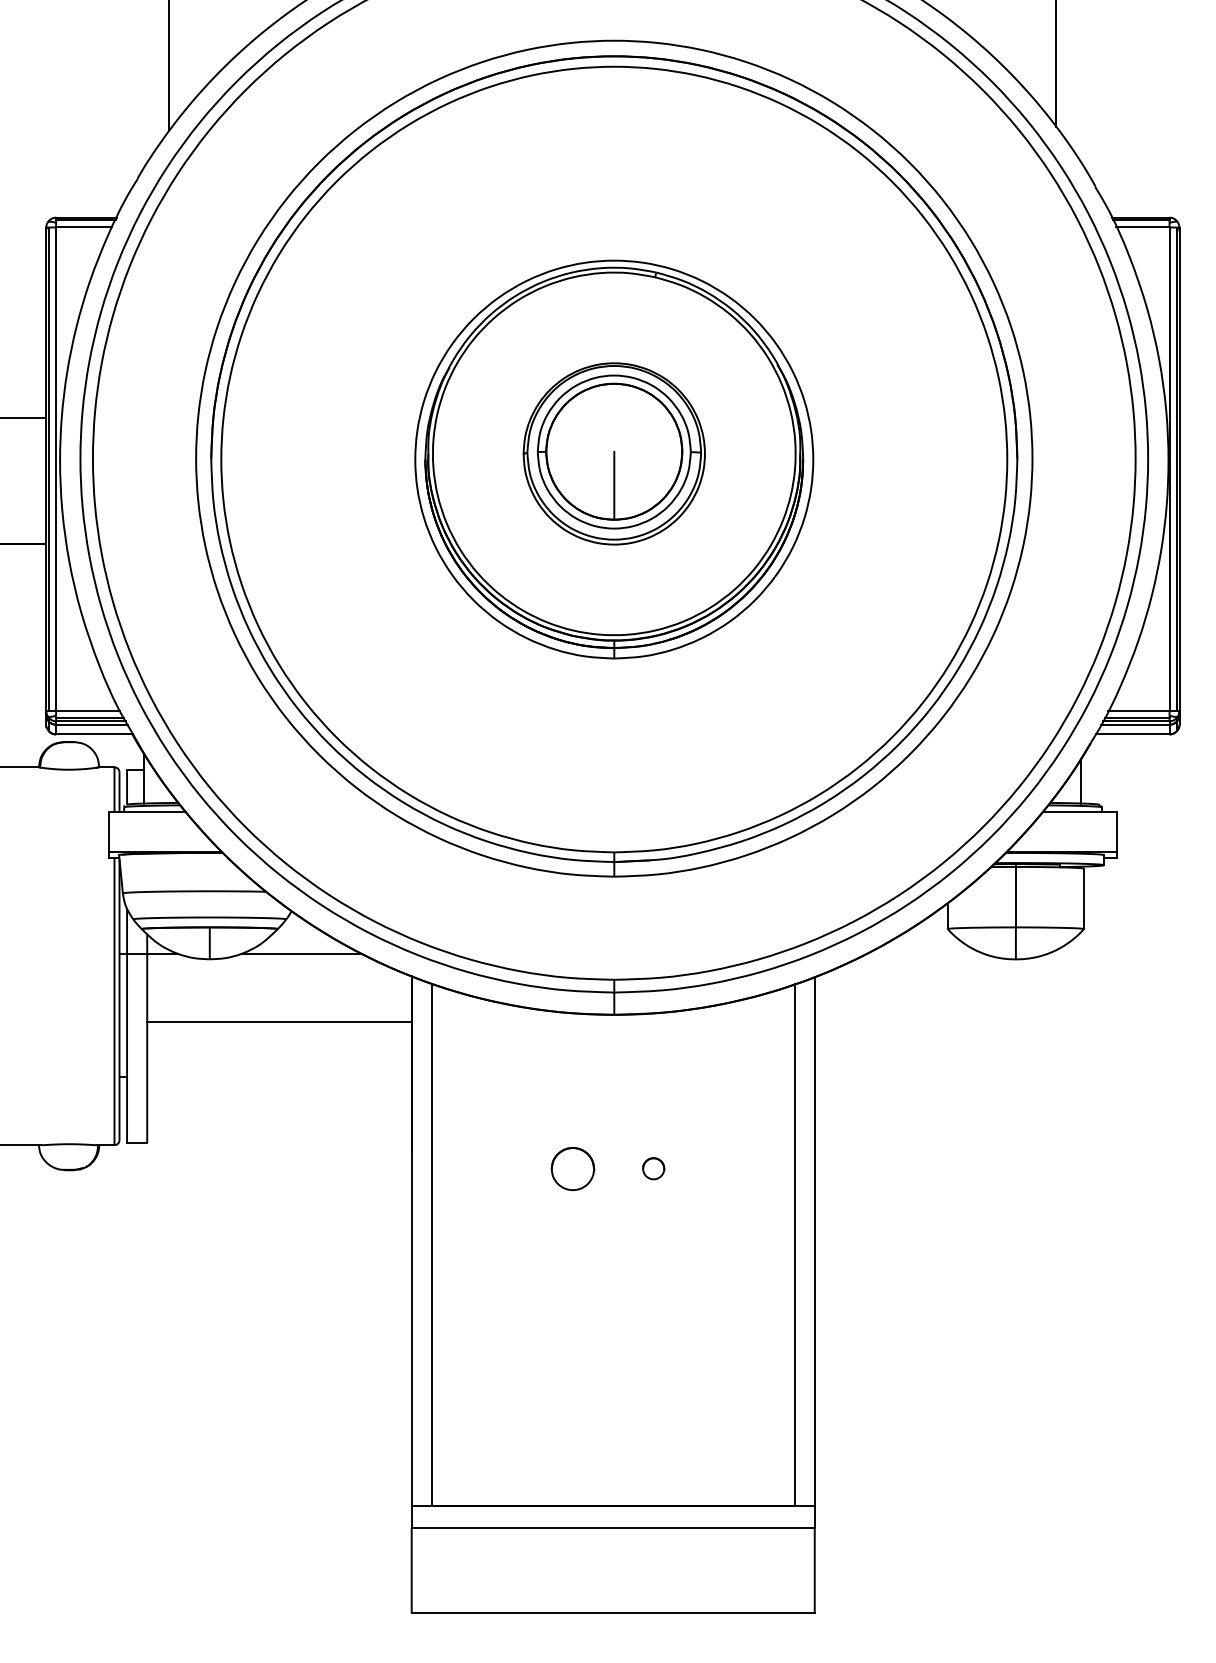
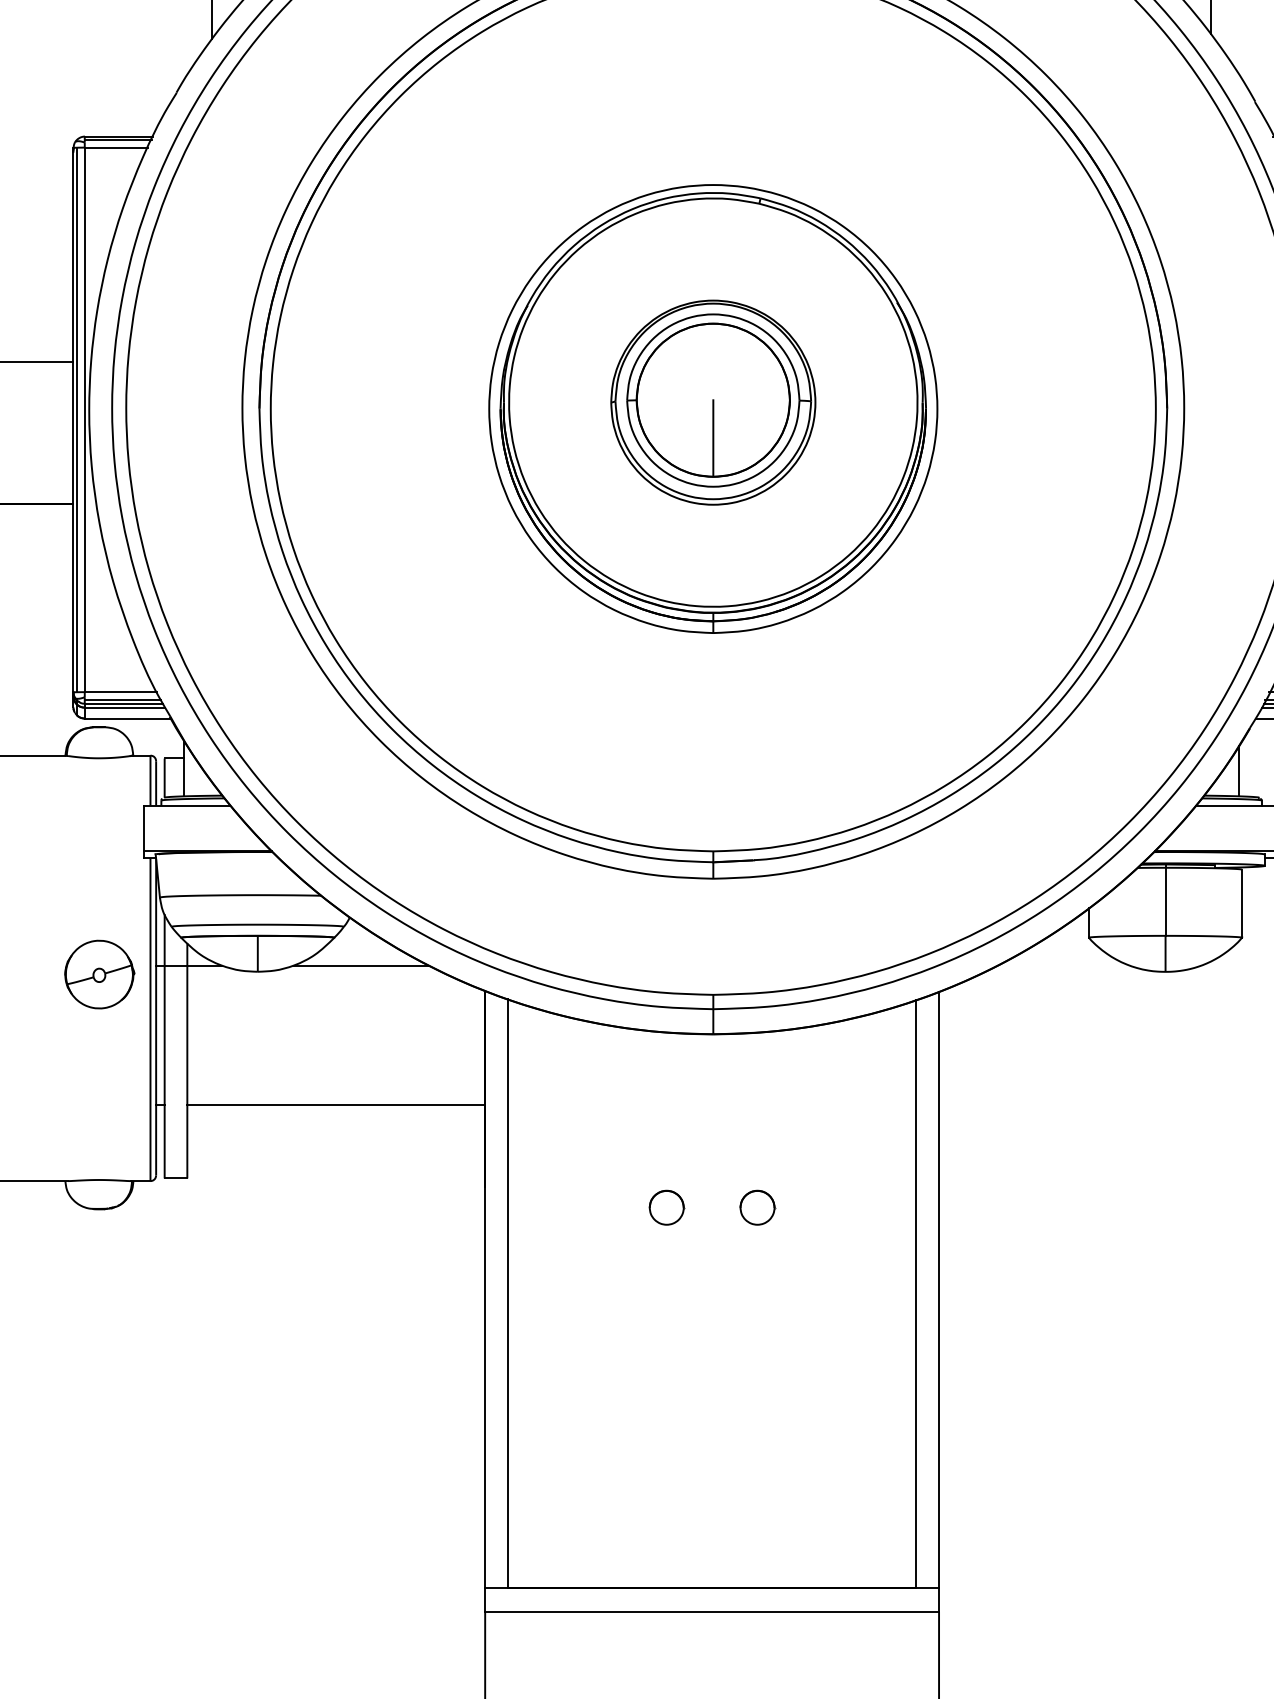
part: (69, 961) -> (99, 974), added
line: (279, 1022) -> (336, 1104), moved
part: (572, 1168) -> (666, 1207), size x0.71
part: (653, 1168) -> (757, 1207), size x1.43

